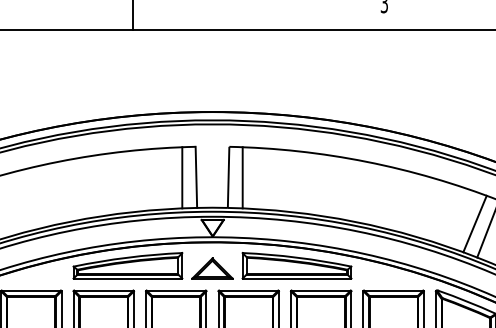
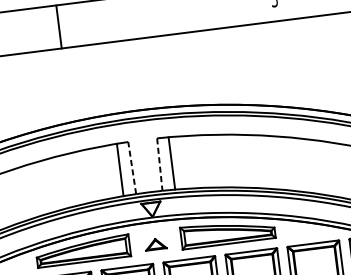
line: (196, 177) -> (132, 168), solid -> dashed
line: (228, 177) -> (159, 164), solid -> dashed
part: (212, 268) -> (155, 244), size x0.6

